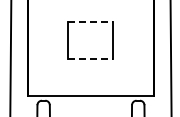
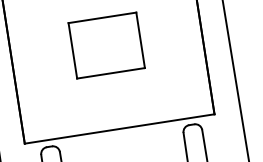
line: (90, 22) -> (101, 18), dashed -> solid
line: (90, 59) -> (110, 73), dashed -> solid

